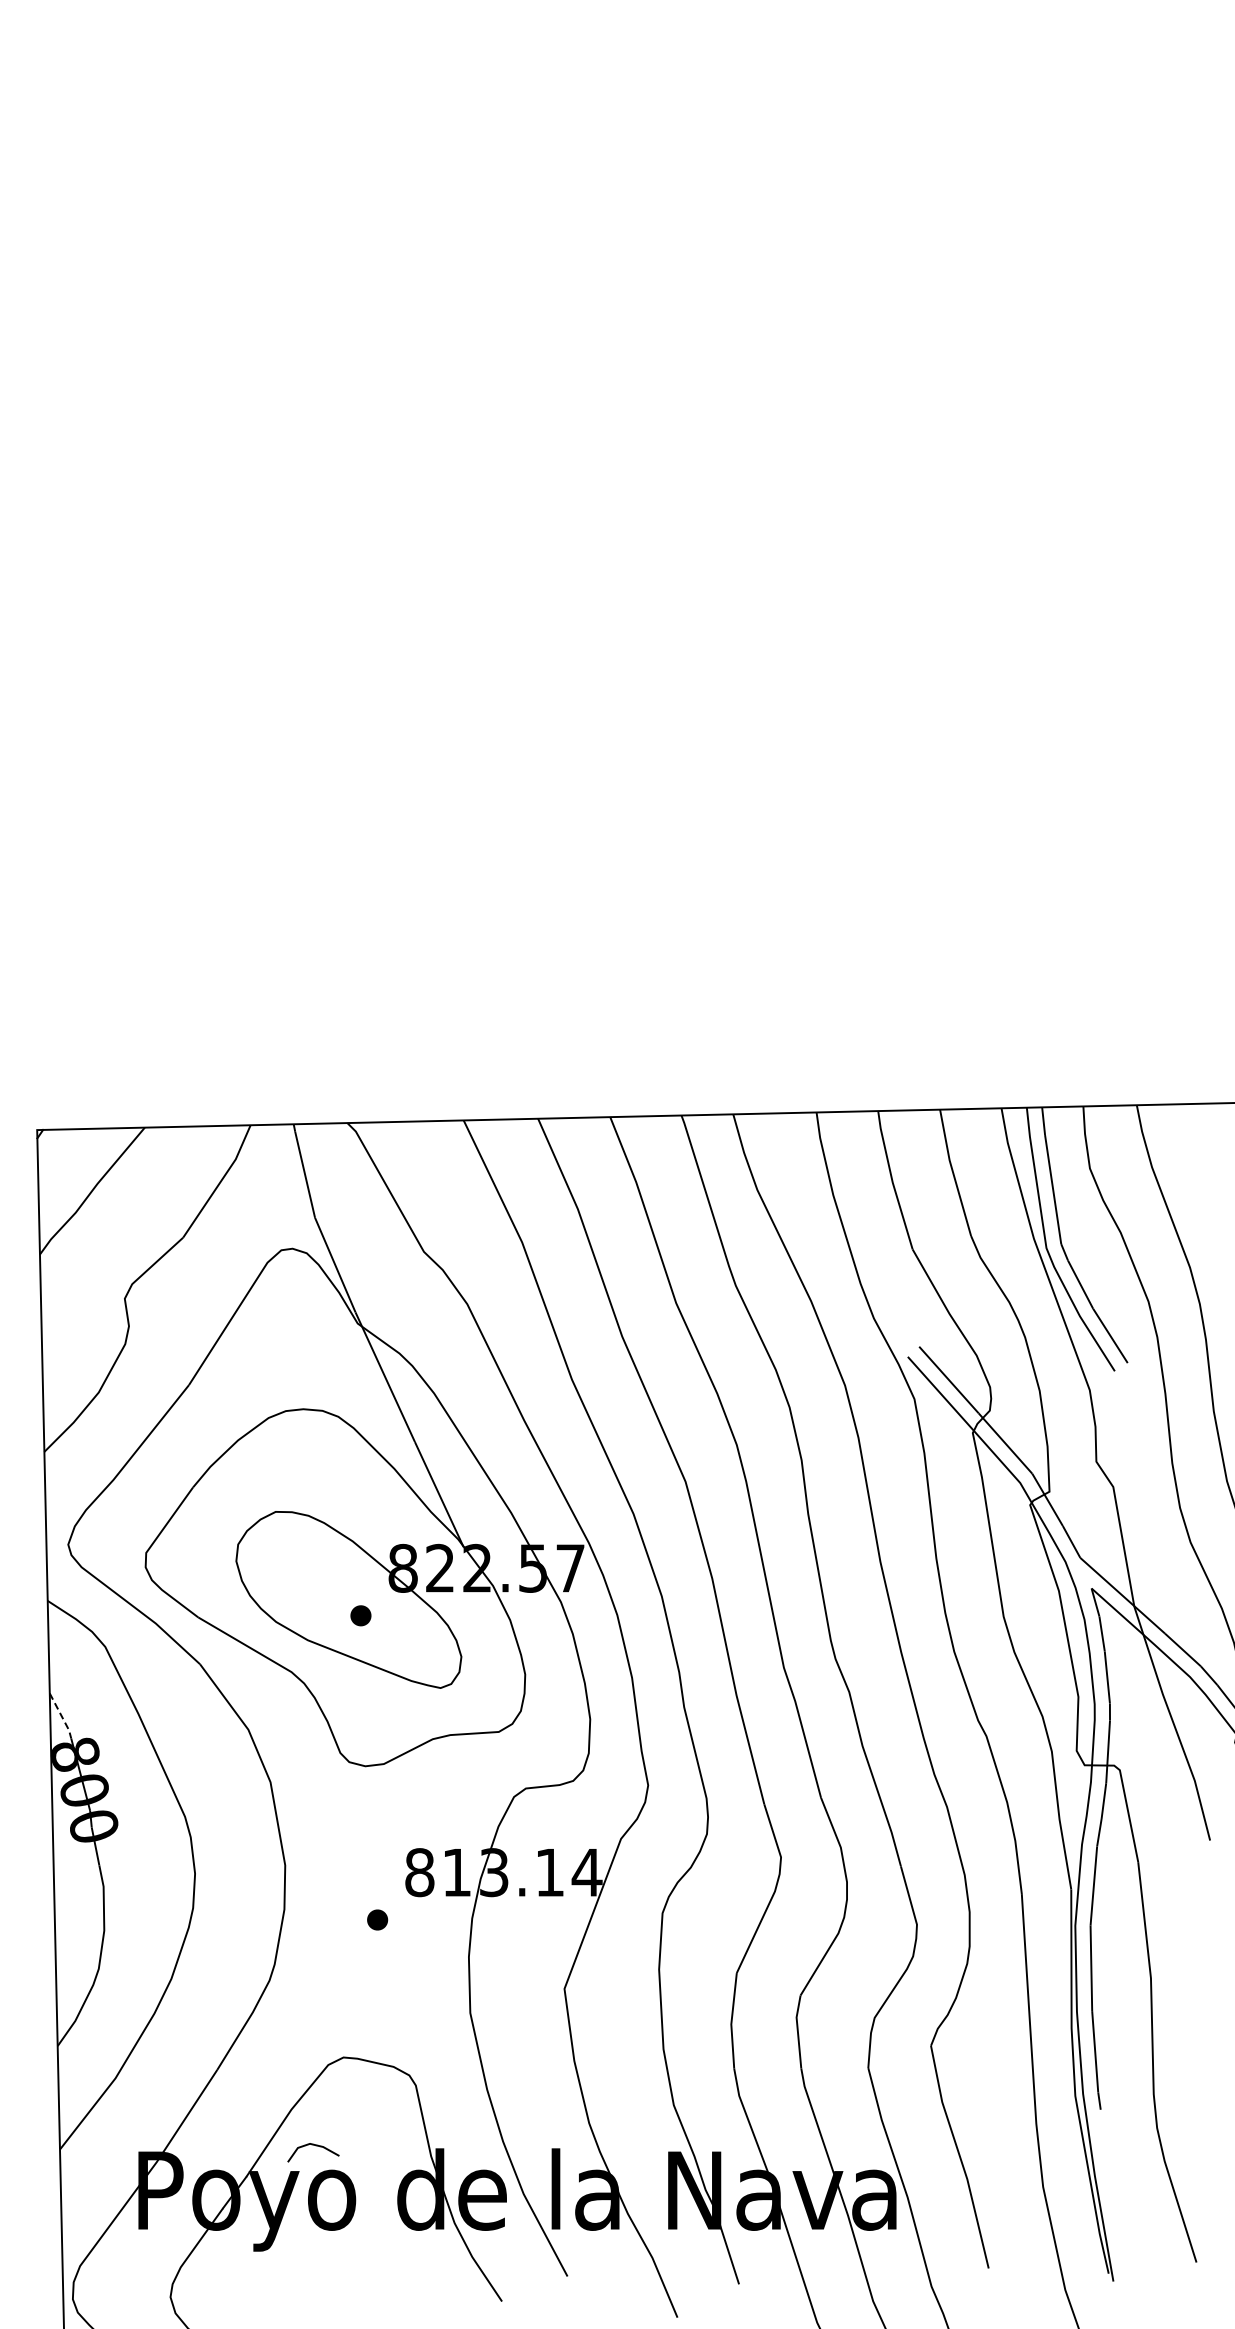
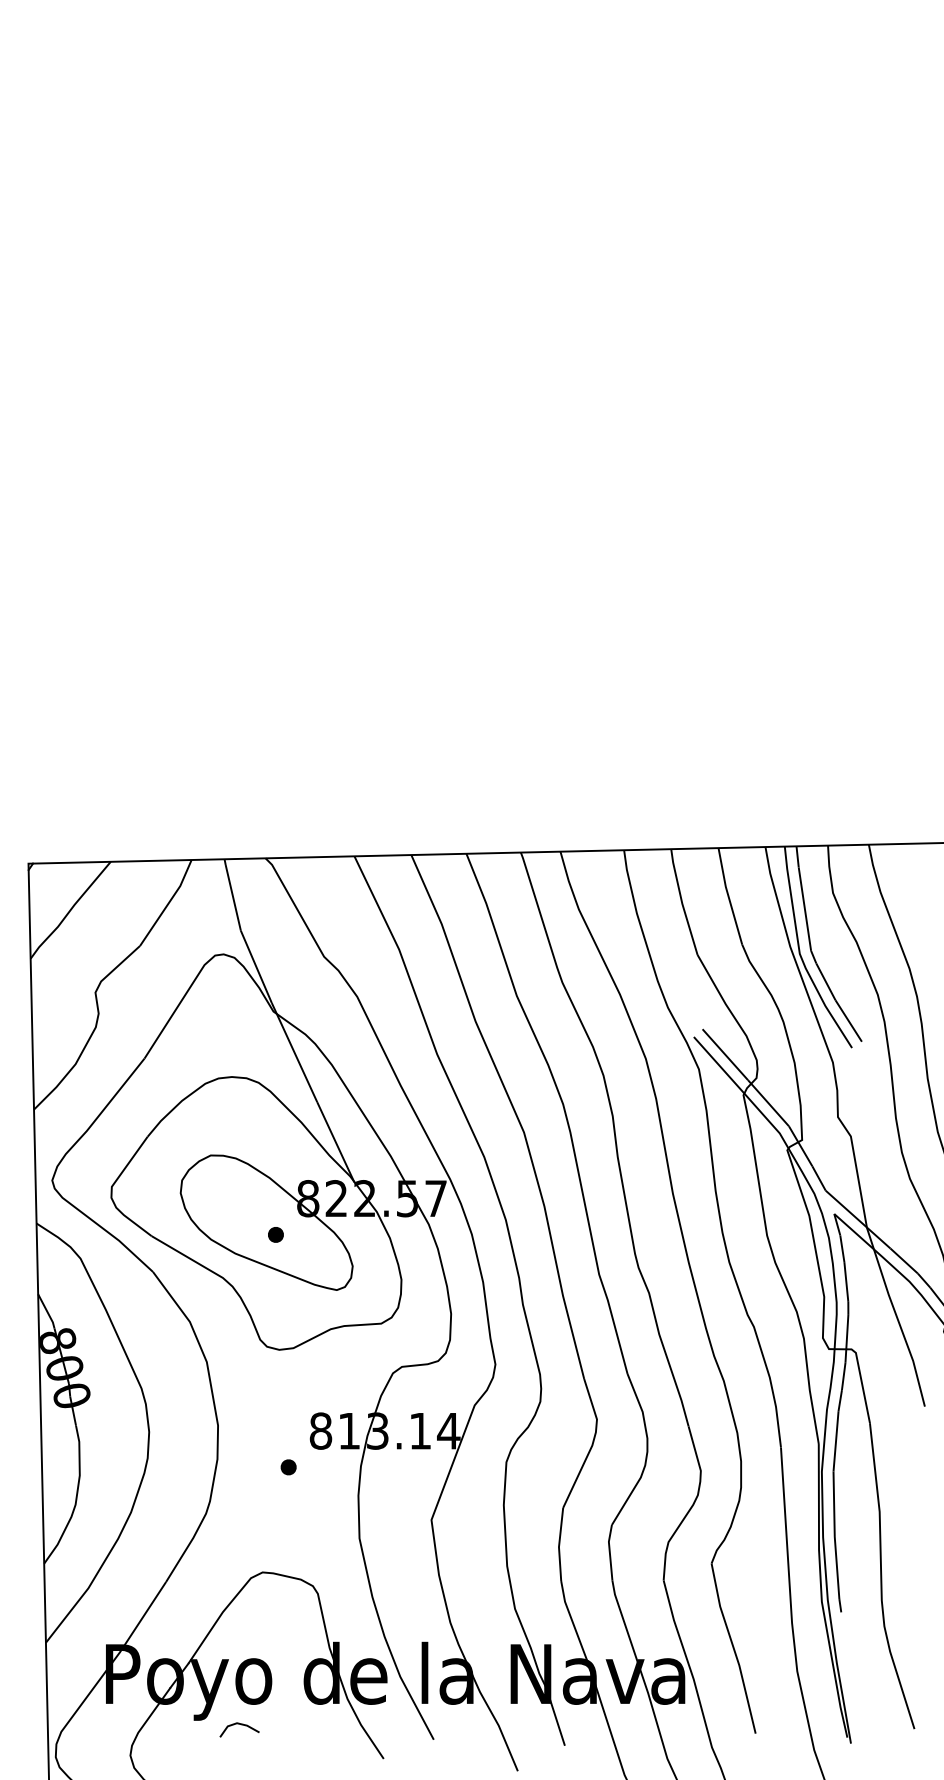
line: (61, 1716) -> (47, 1311), dashed -> solid
line: (315, 2146) -> (241, 1725), moved

